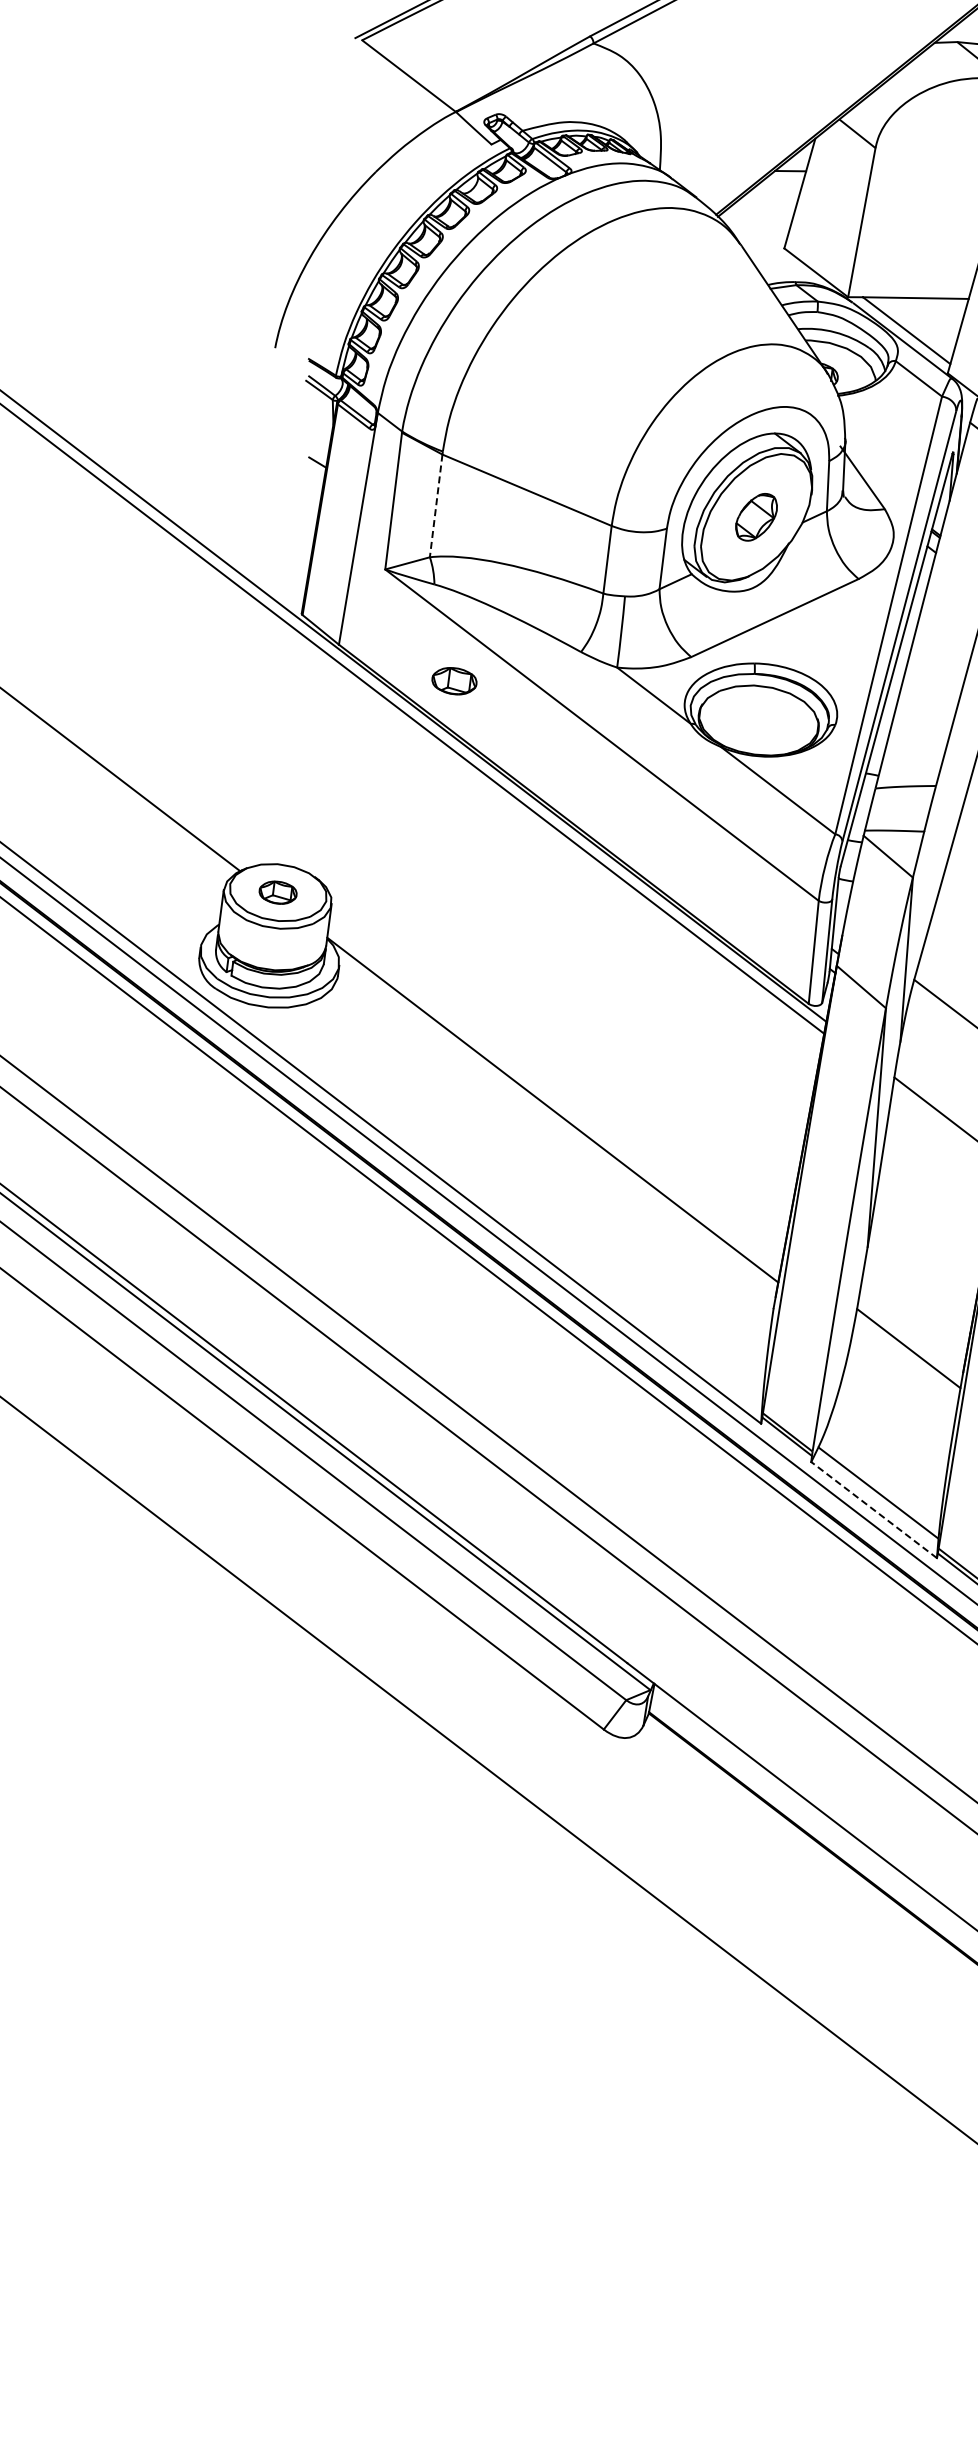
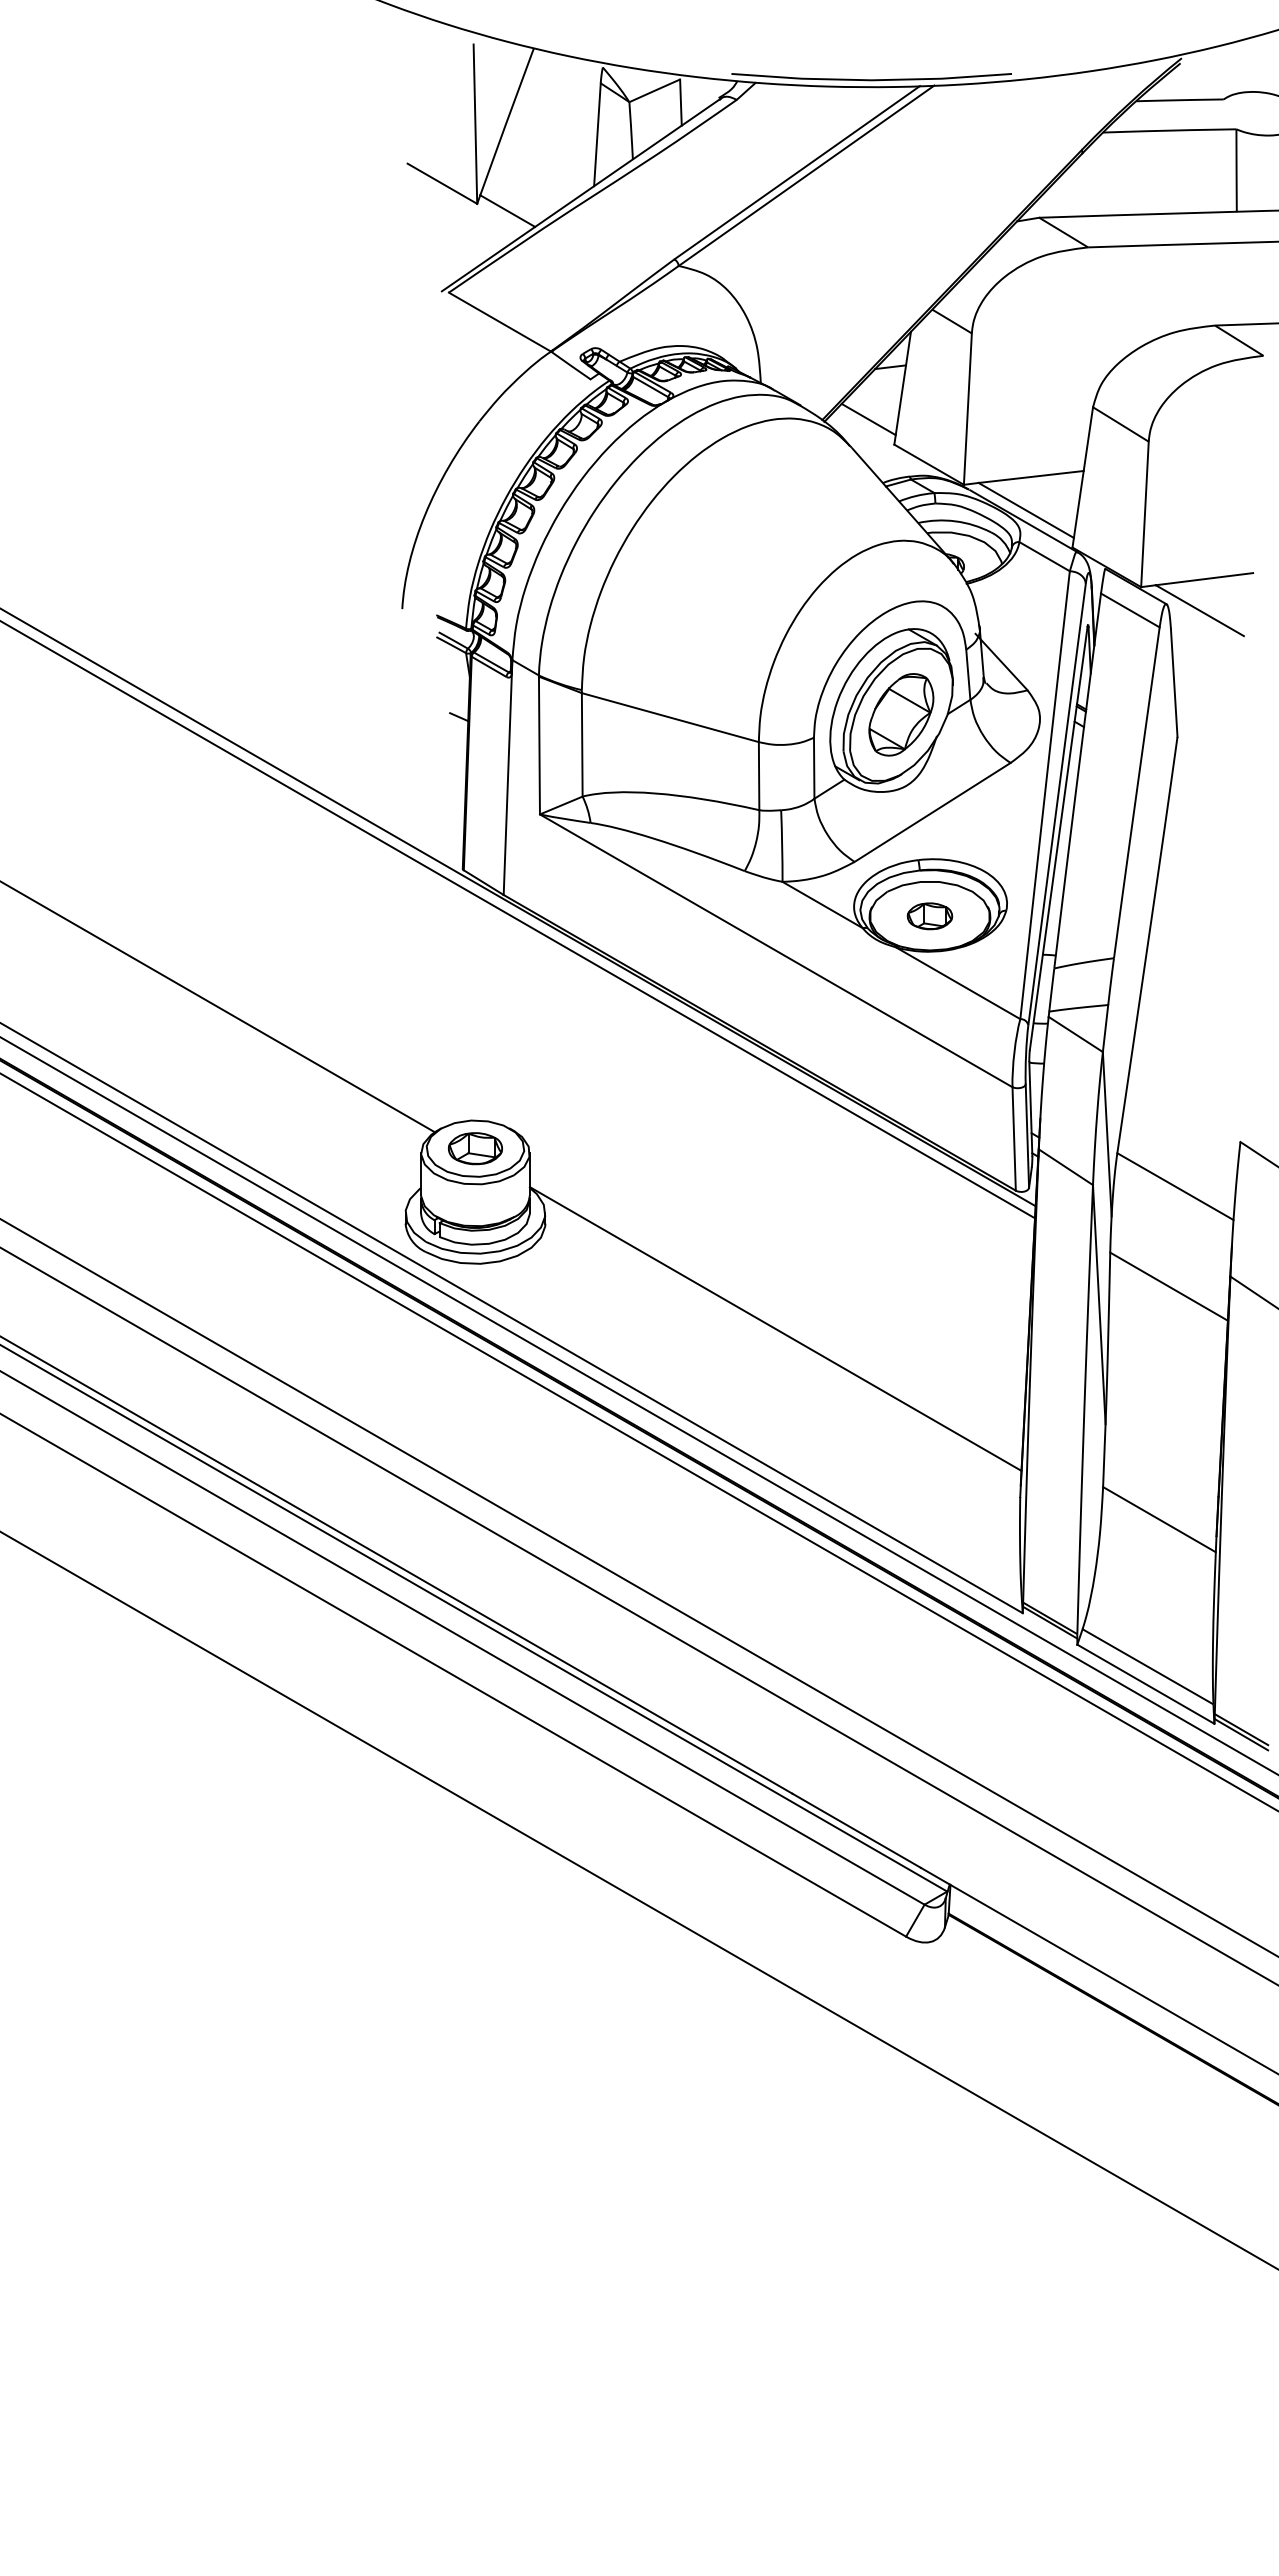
line: (761, 220) -> (868, 419), added
line: (436, 505) -> (582, 744), dashed -> solid
part: (756, 516) -> (901, 714), size x1.67
part: (453, 681) -> (929, 916), moved
part: (277, 892) -> (474, 1148), size x1.43
line: (873, 1510) -> (1145, 1684), dashed -> solid

